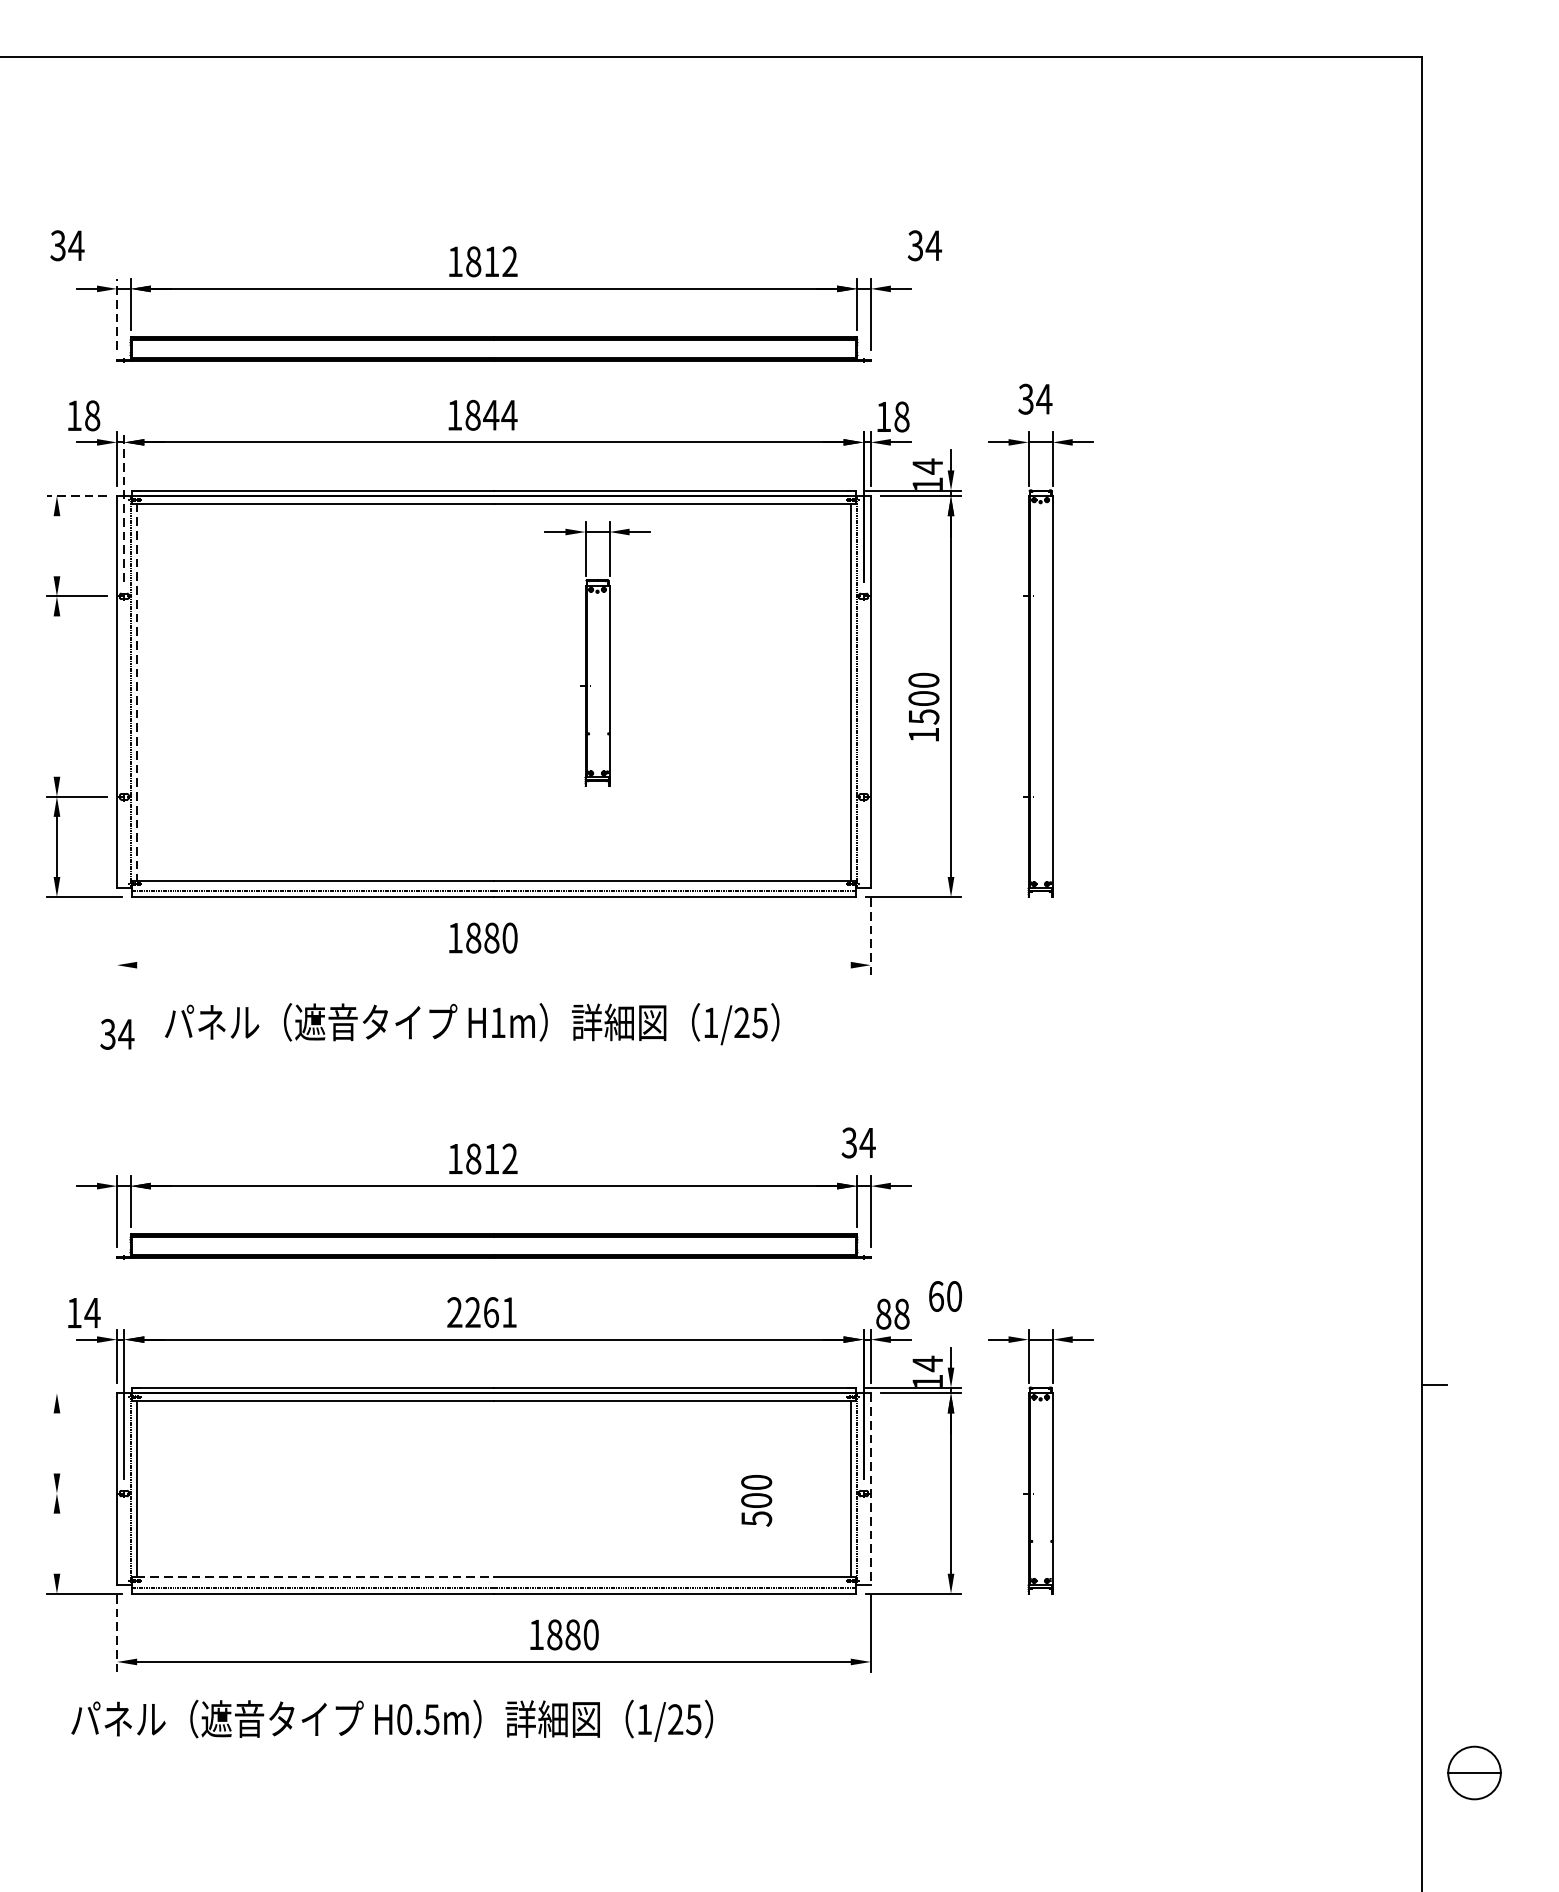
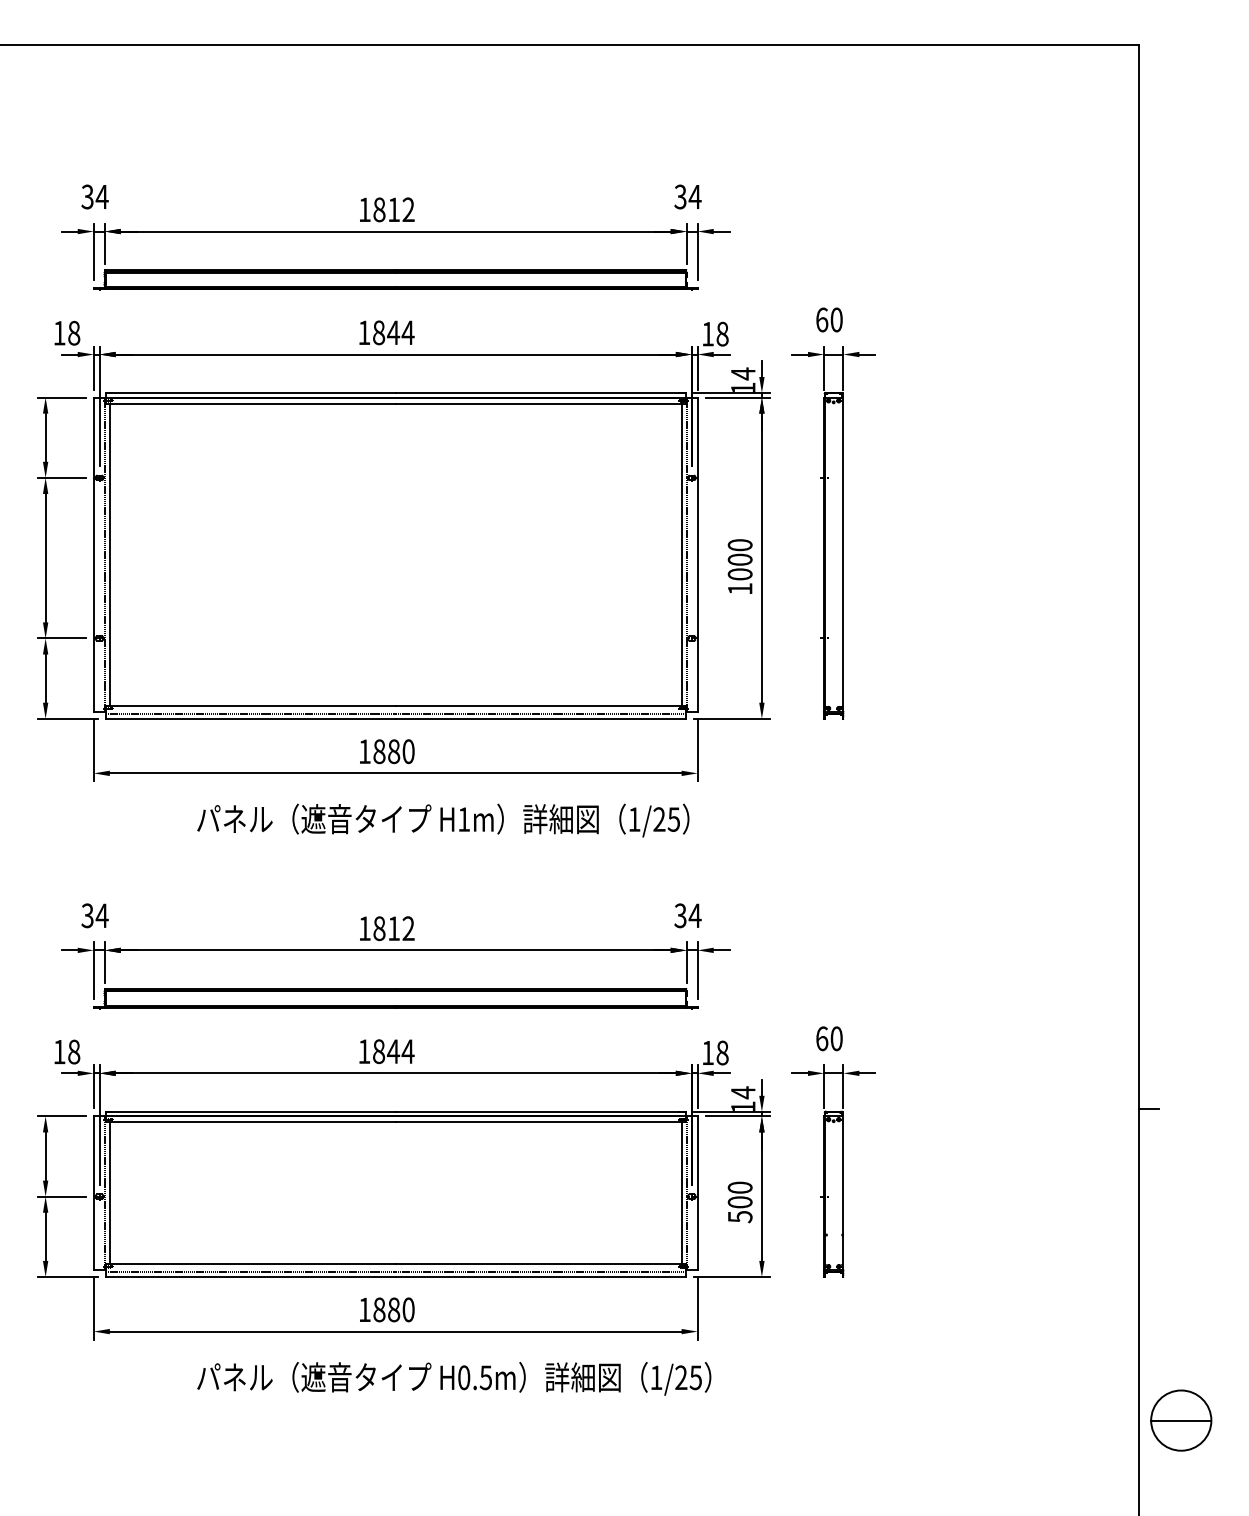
text: (66, 245) -> (94, 196), moved
text: (924, 245) -> (687, 196), moved
line: (116, 313) -> (93, 251), dashed -> solid
text: (1035, 398) -> (829, 319), 34 -> 60
line: (76, 496) -> (61, 397), dashed -> solid
line: (124, 507) -> (99, 406), dashed -> solid
line: (56, 545) -> (45, 437), added
part: (597, 653) -> (478, 523), removed
line: (136, 691) -> (109, 554), dashed -> solid
line: (56, 695) -> (45, 557), added
text: (923, 716) -> (739, 574), 1500 -> 1000
line: (116, 936) -> (93, 750), added
line: (870, 936) -> (697, 750), dashed -> solid
line: (493, 965) -> (395, 773), added
text: (472, 1024) -> (443, 820), moved
text: (116, 1033) -> (94, 915), moved
text: (945, 1296) -> (829, 1038), moved
text: (91, 1312) -> (73, 1051), 14 -> 18
text: (482, 1312) -> (386, 1051), 2261 -> 1844
text: (884, 1313) -> (708, 1052), 88 -> 18
line: (76, 1393) -> (61, 1116), added
line: (56, 1443) -> (45, 1156), added
line: (870, 1489) -> (697, 1193), dashed -> solid
line: (76, 1493) -> (61, 1196), added
text: (755, 1500) -> (739, 1202), moved
line: (56, 1543) -> (45, 1236), added
line: (316, 1576) -> (253, 1263), dashed -> solid
line: (116, 1633) -> (93, 1308), dashed -> solid
text: (564, 1634) -> (387, 1309), moved
text: (392, 1720) -> (454, 1378), moved
part: (1474, 1772) -> (1181, 1420), size x1.43

